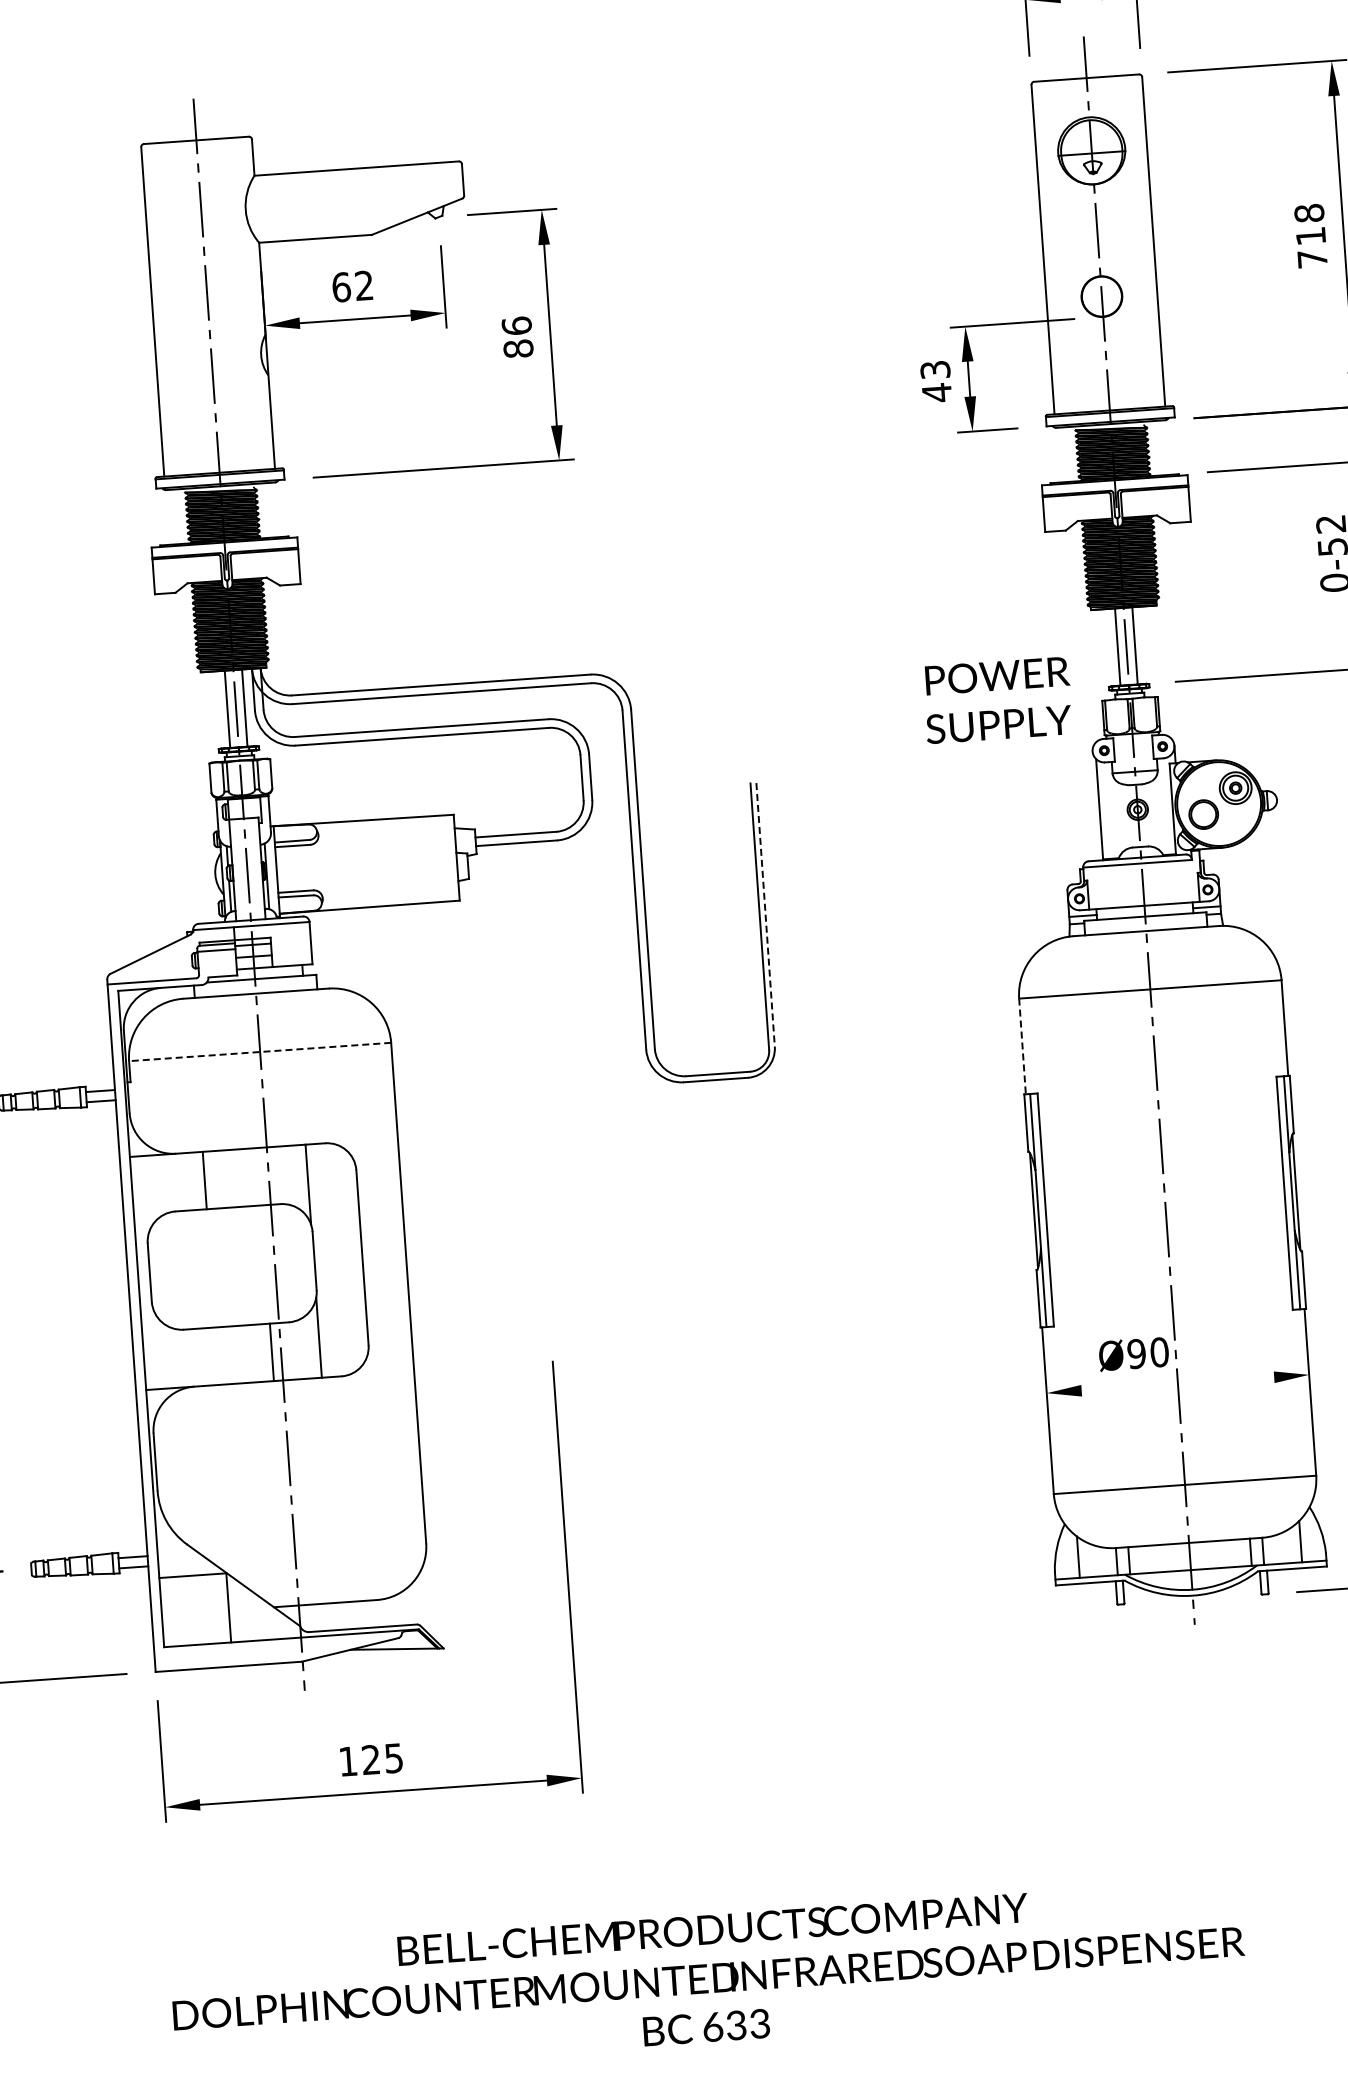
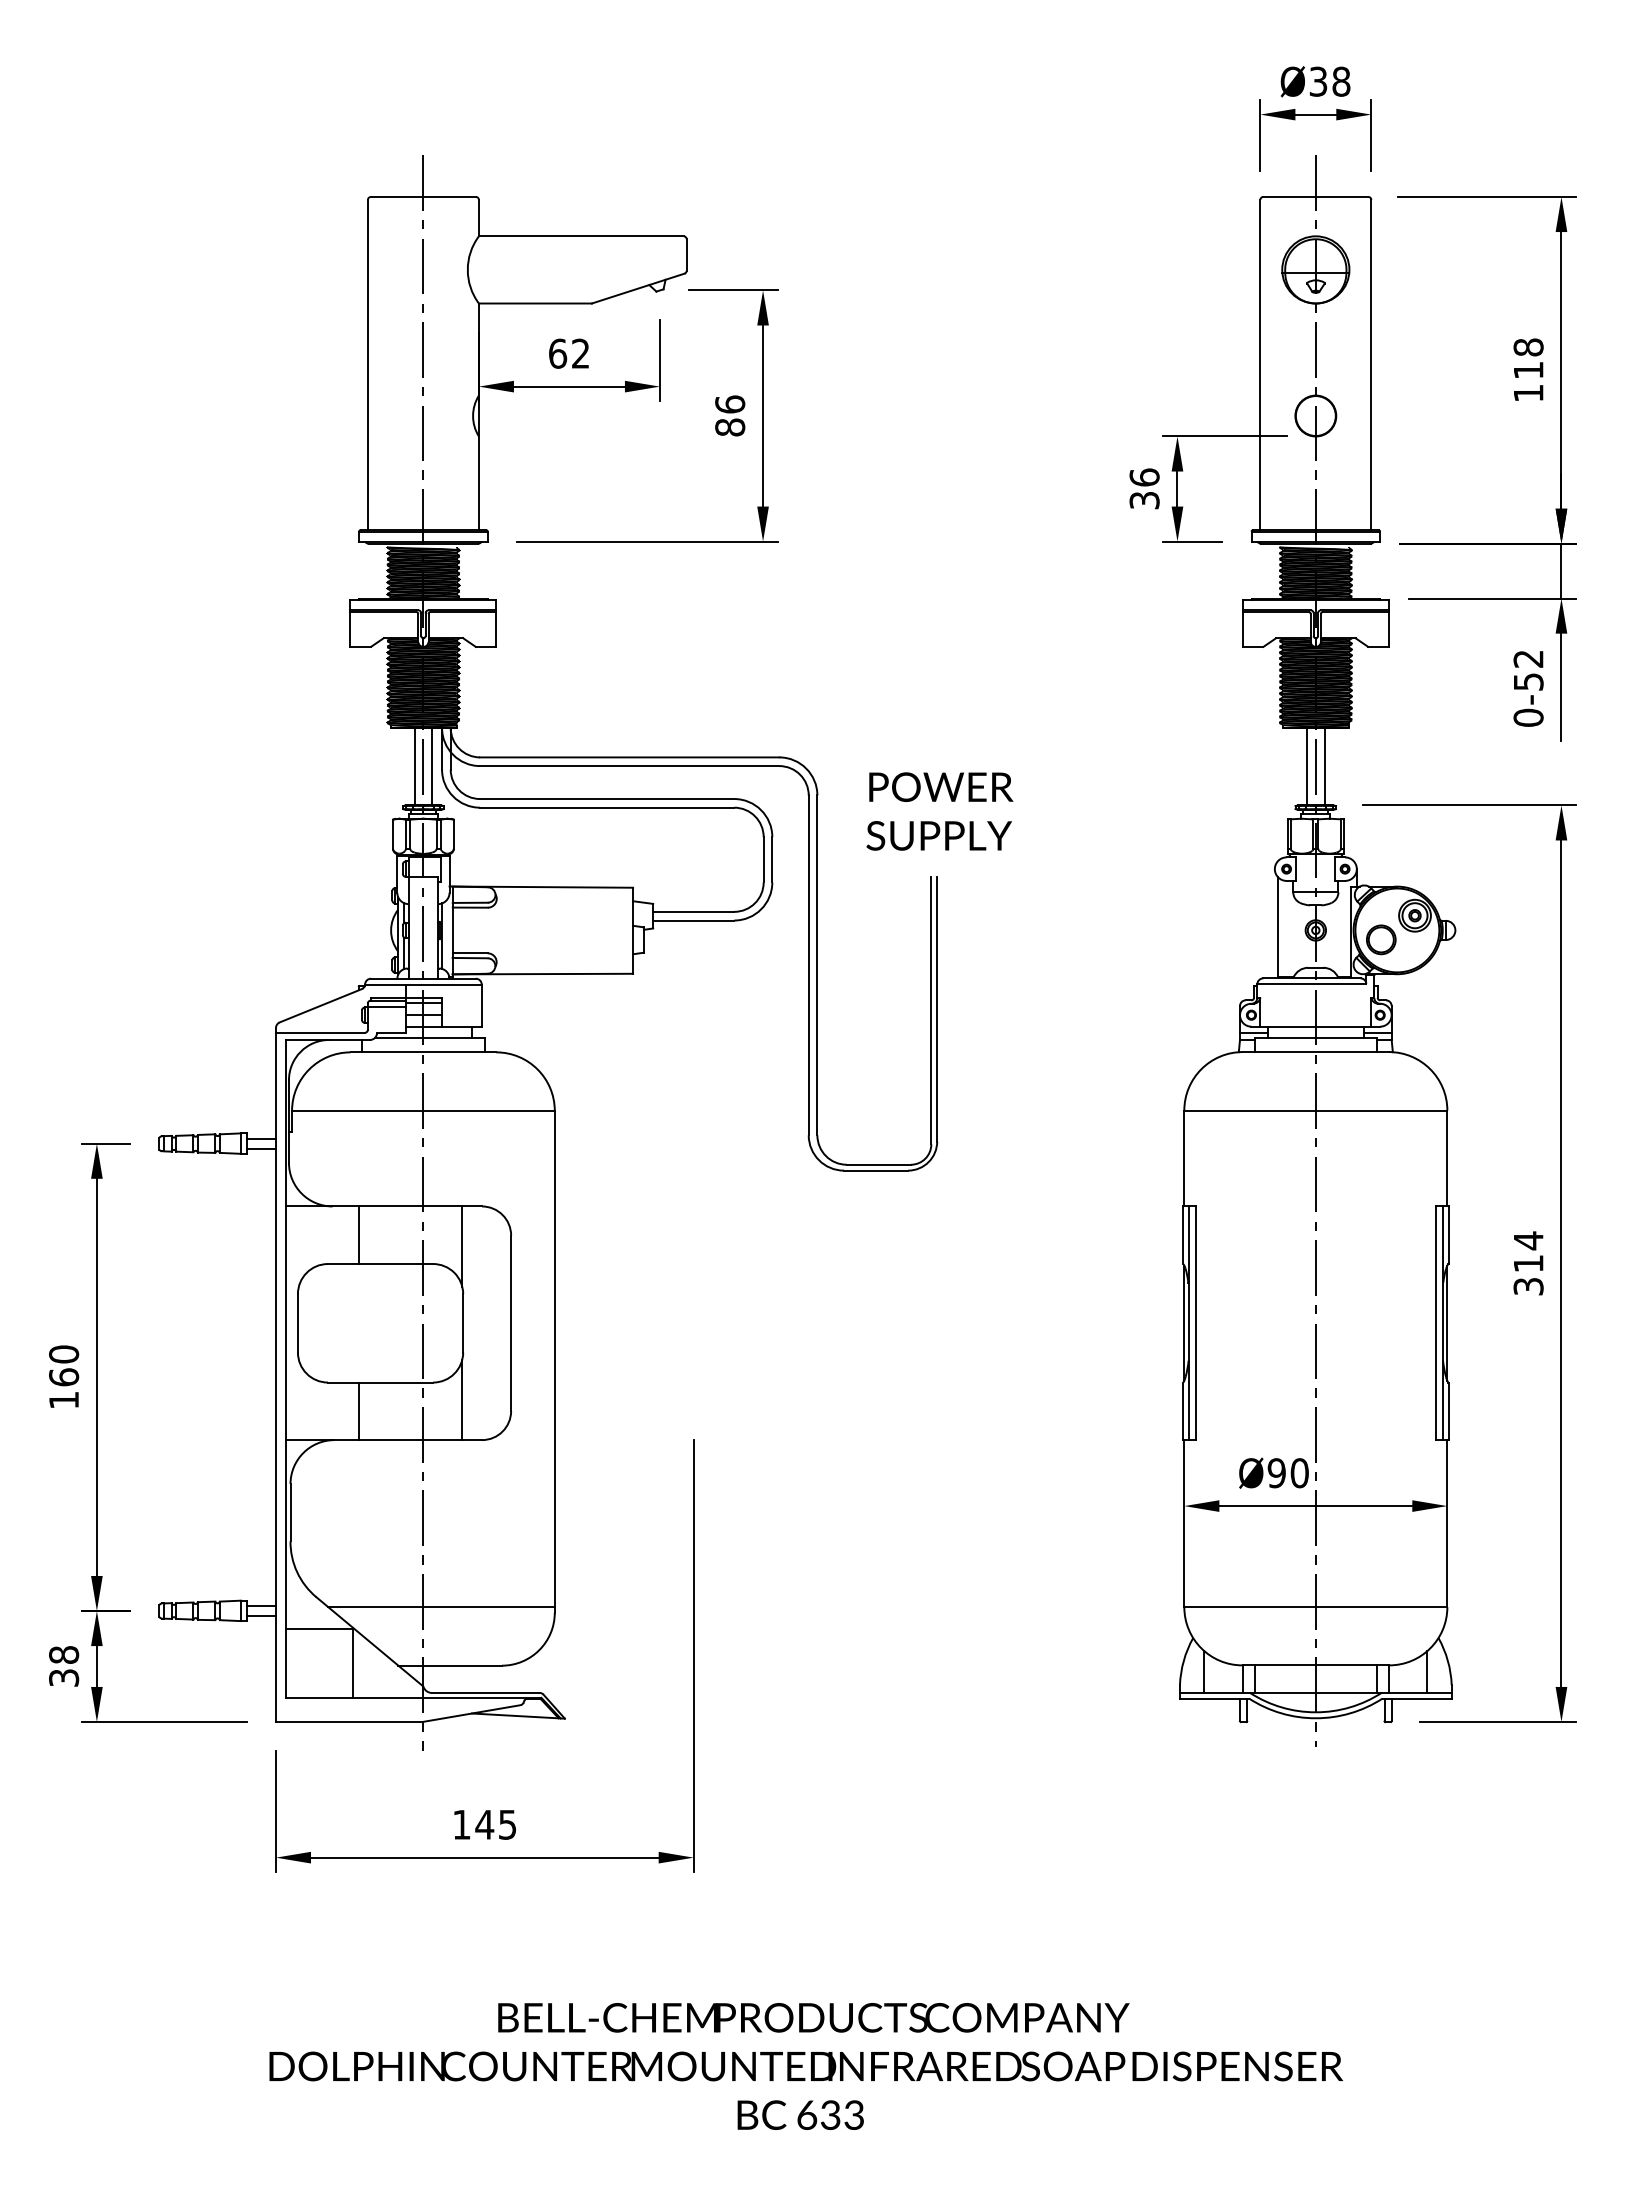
text: (1312, 259) -> (1528, 393), 718 -> 118
text: (936, 381) -> (1144, 489), 43 -> 36
text: (997, 700) -> (939, 811), moved
line: (765, 915) -> (937, 1009), dashed -> solid
line: (1022, 1046) -> (1184, 1158), dashed -> solid
line: (259, 1051) -> (422, 1110), dashed -> solid
line: (272, 1352) -> (359, 1411), moved
line: (1177, 1384) -> (1315, 1506), added
line: (312, 1546) -> (441, 1607), added
text: (370, 1759) -> (484, 1824), 125 -> 145

